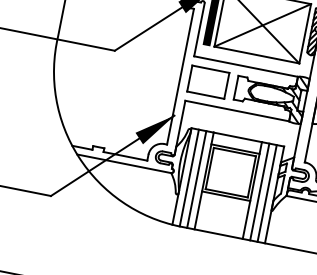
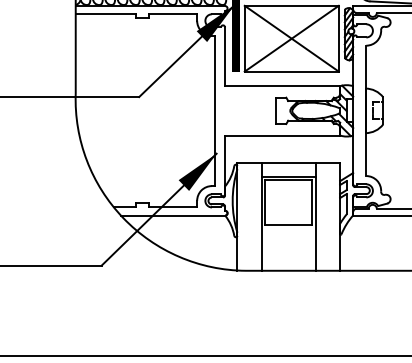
part: (208, 81) -> (245, 110), removed
line: (189, 177) -> (245, 216), removed
line: (196, 178) -> (253, 216), removed
line: (259, 191) -> (323, 216), removed
line: (266, 192) -> (331, 216), removed
line: (225, 195) -> (288, 228), removed

